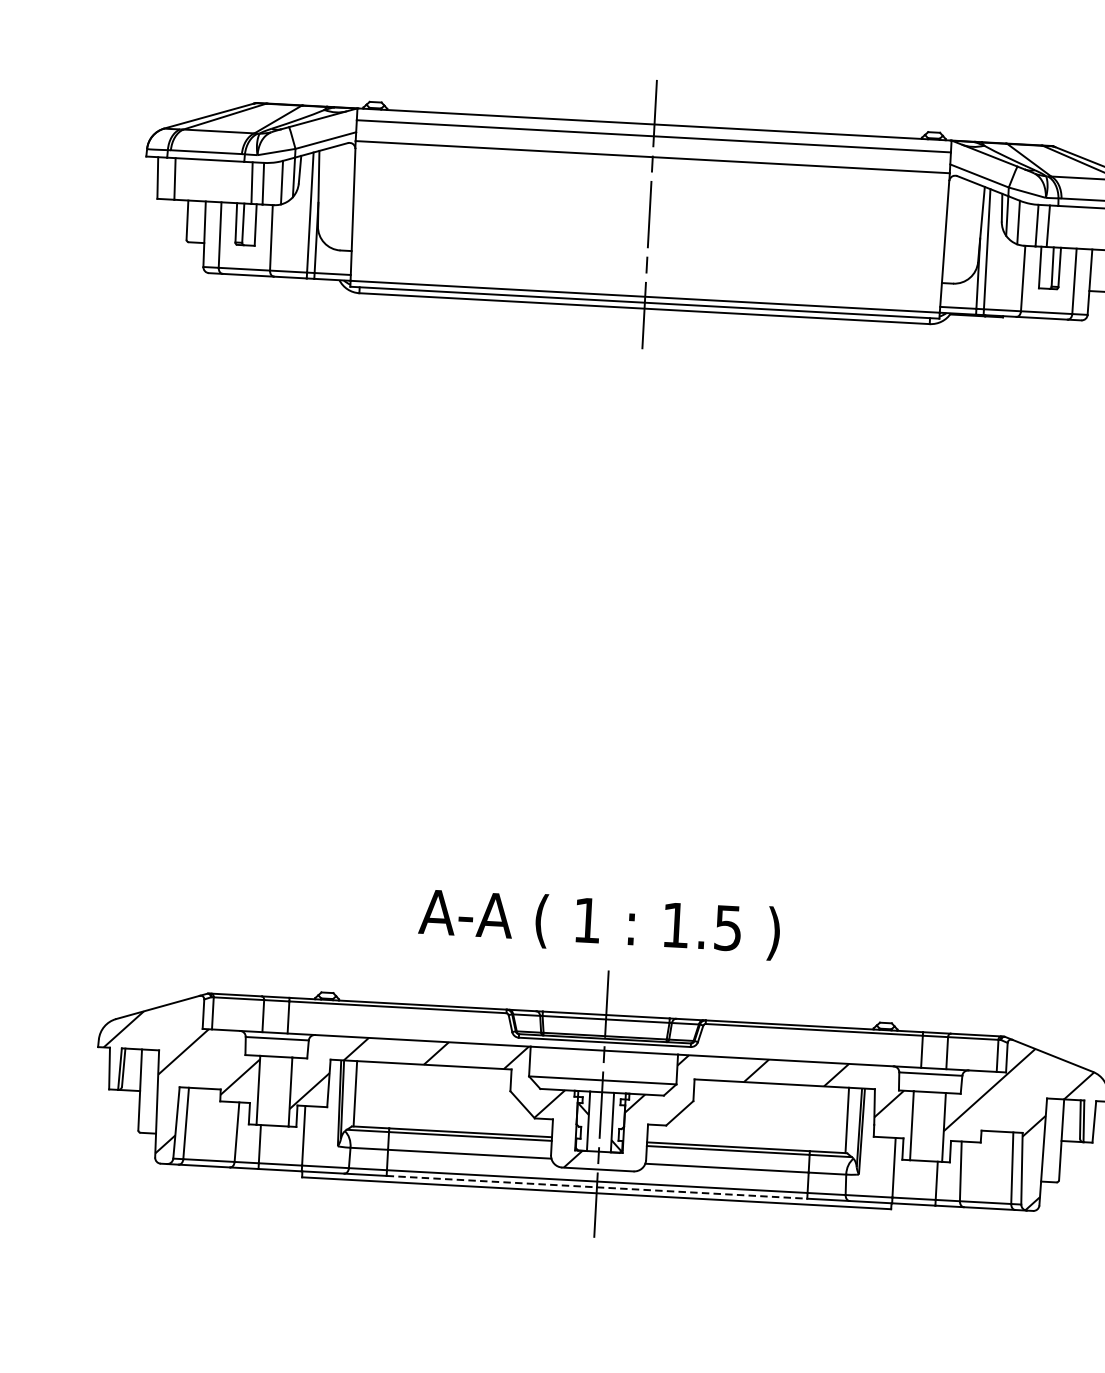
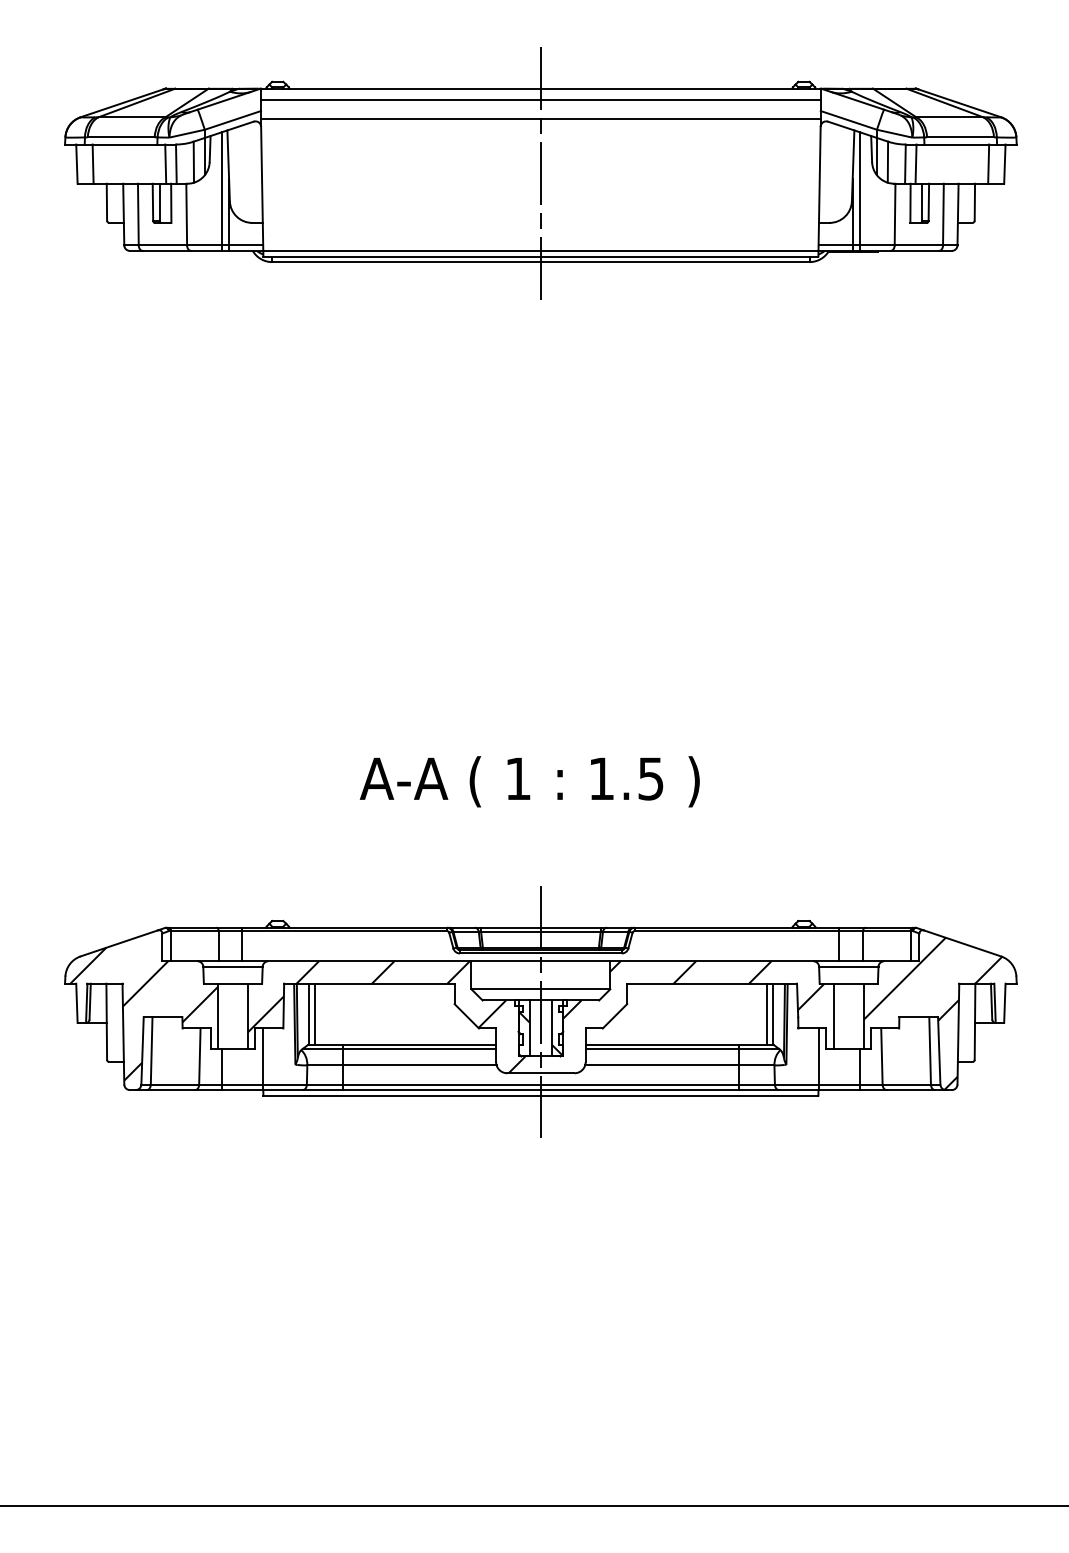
text: (599, 923) -> (529, 781), moved
line: (361, 1094) -> (314, 1014), added
line: (841, 1120) -> (767, 1014), added
line: (597, 1187) -> (541, 1090), dashed -> solid

